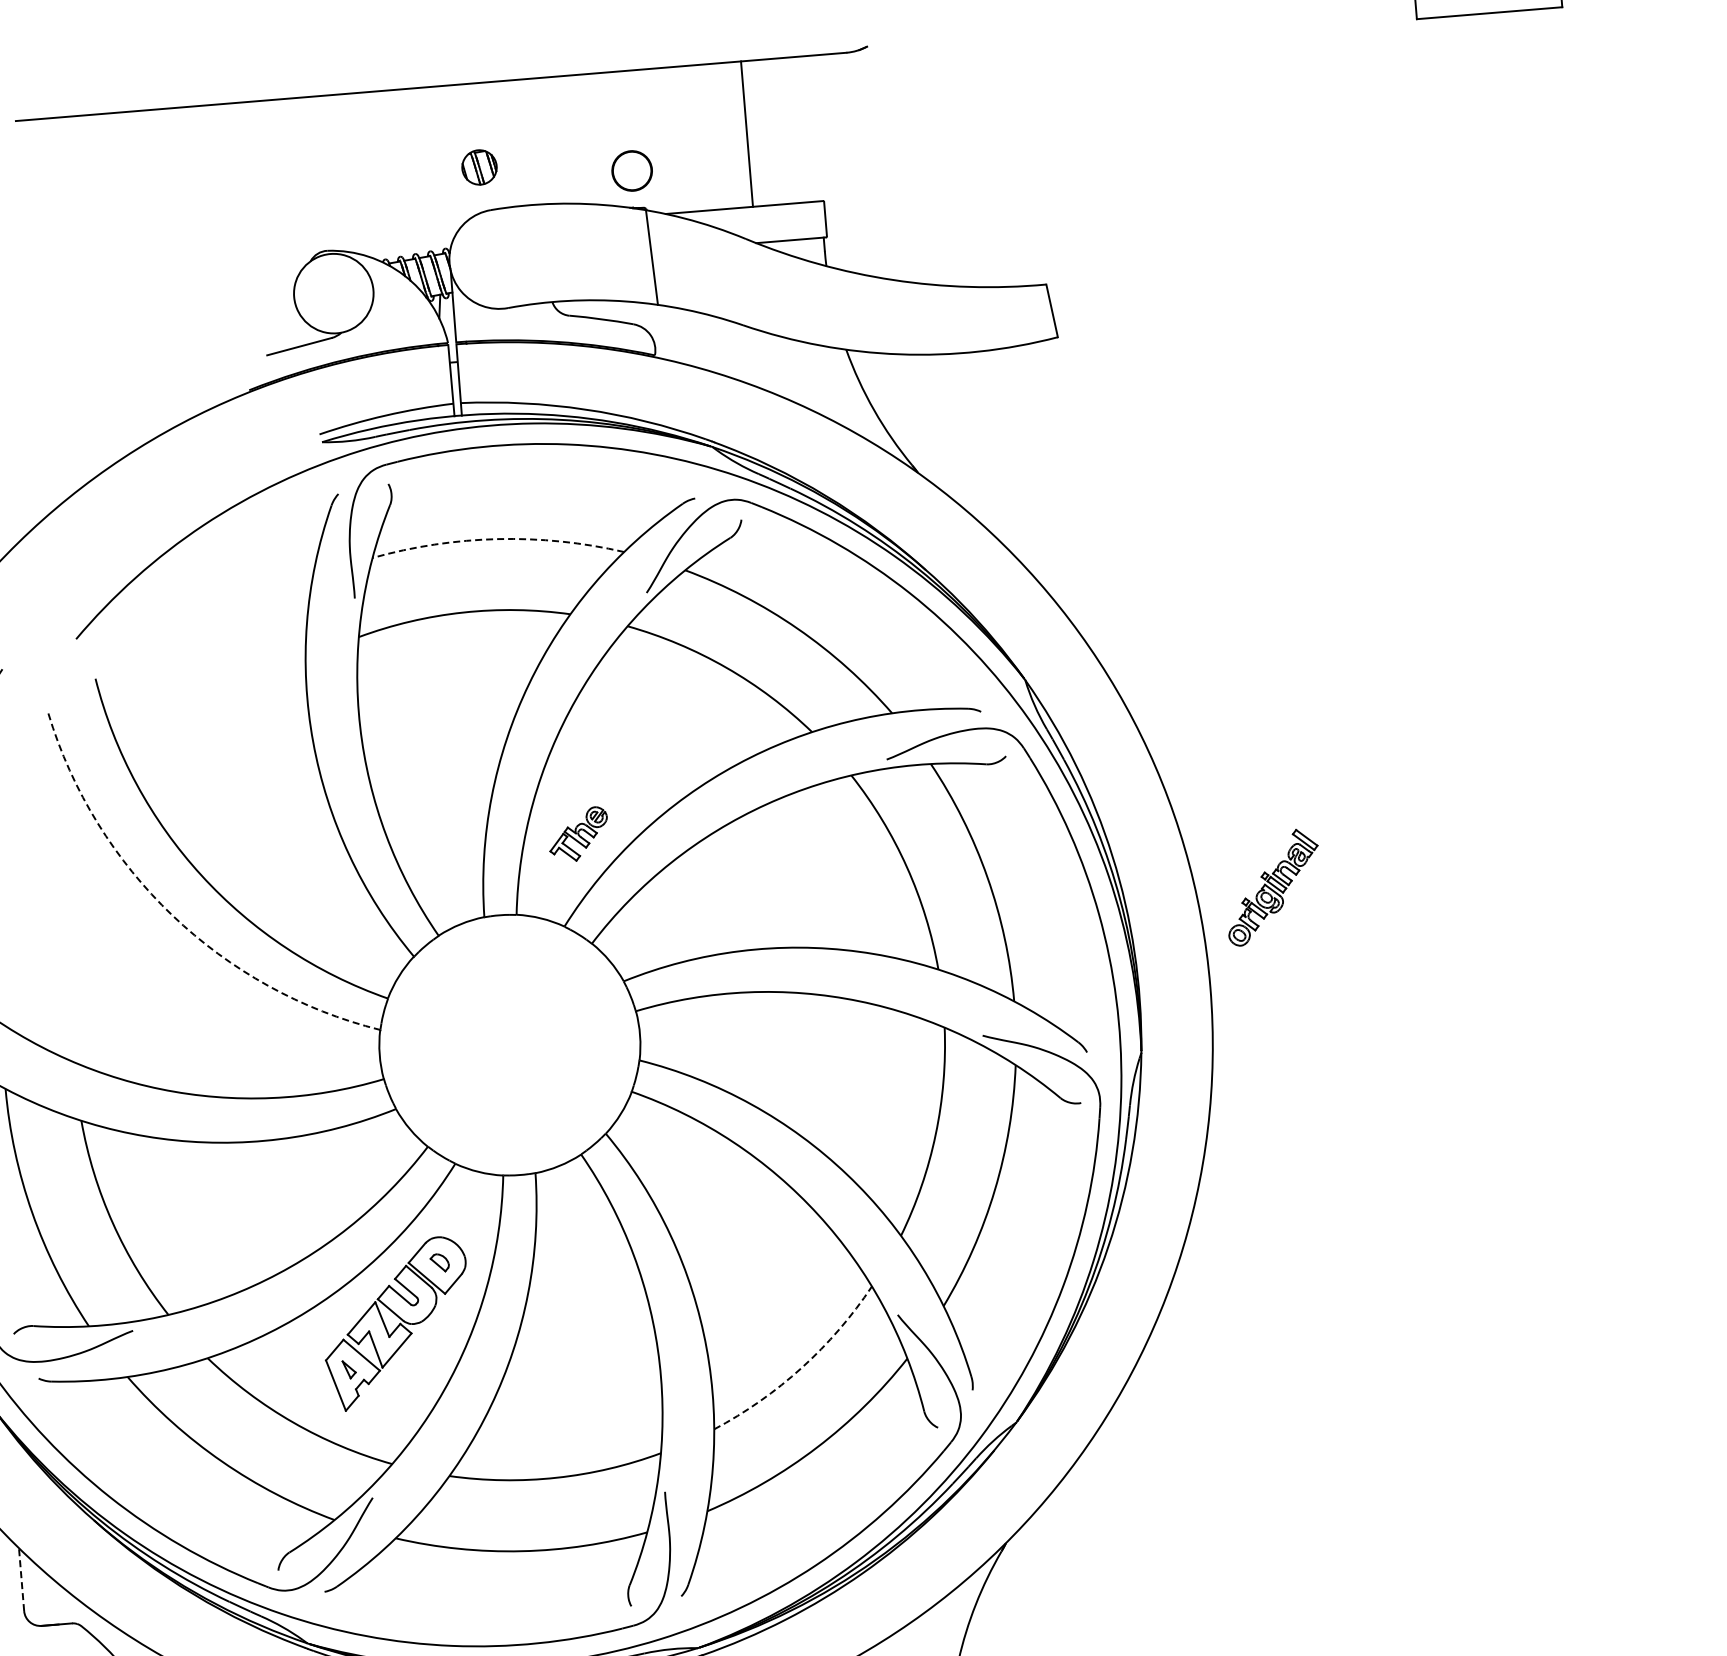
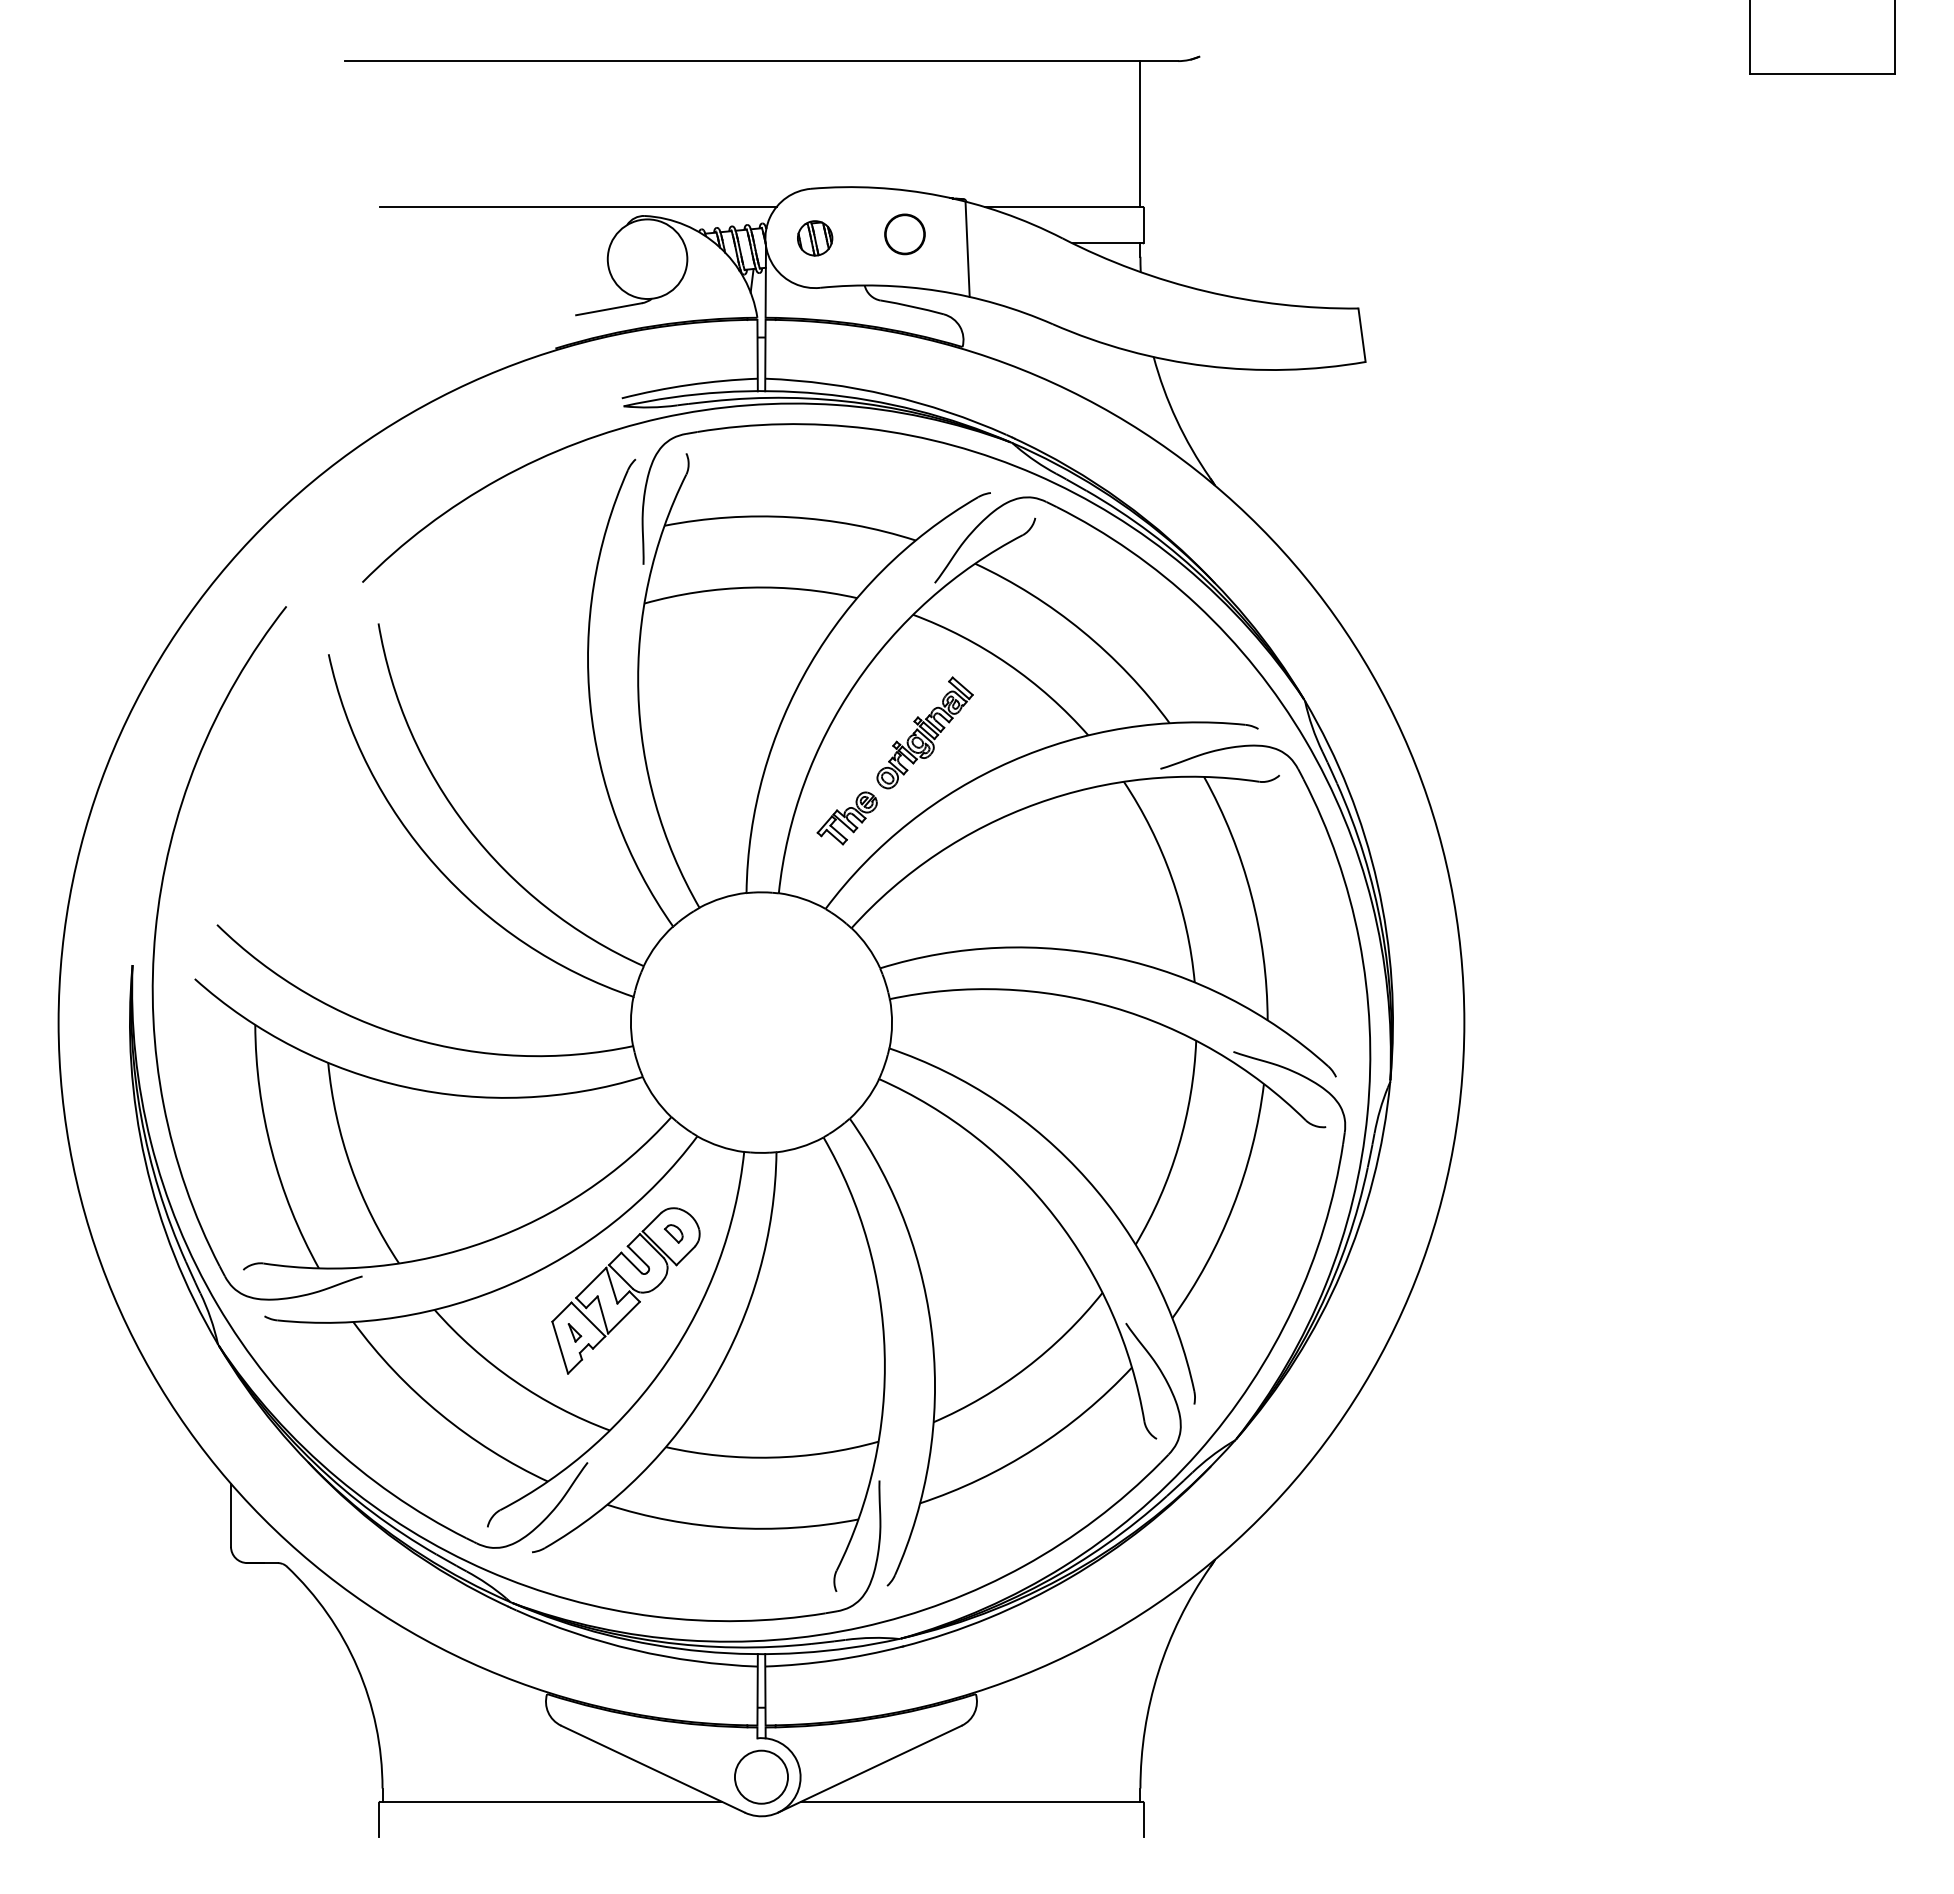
line: (747, 134) -> (1140, 134), moved
part: (479, 167) -> (815, 238), moved
part: (631, 171) -> (904, 234), moved
line: (260, 247) -> (578, 207), added
arc: (498, 539) -> (791, 517), dashed -> solid
part: (1272, 887) -> (924, 732), moved
arc: (172, 915) -> (435, 865), dashed -> solid
arc: (802, 1368) -> (1026, 1368), dashed -> solid
line: (22, 1579) -> (231, 1515), dashed -> solid

